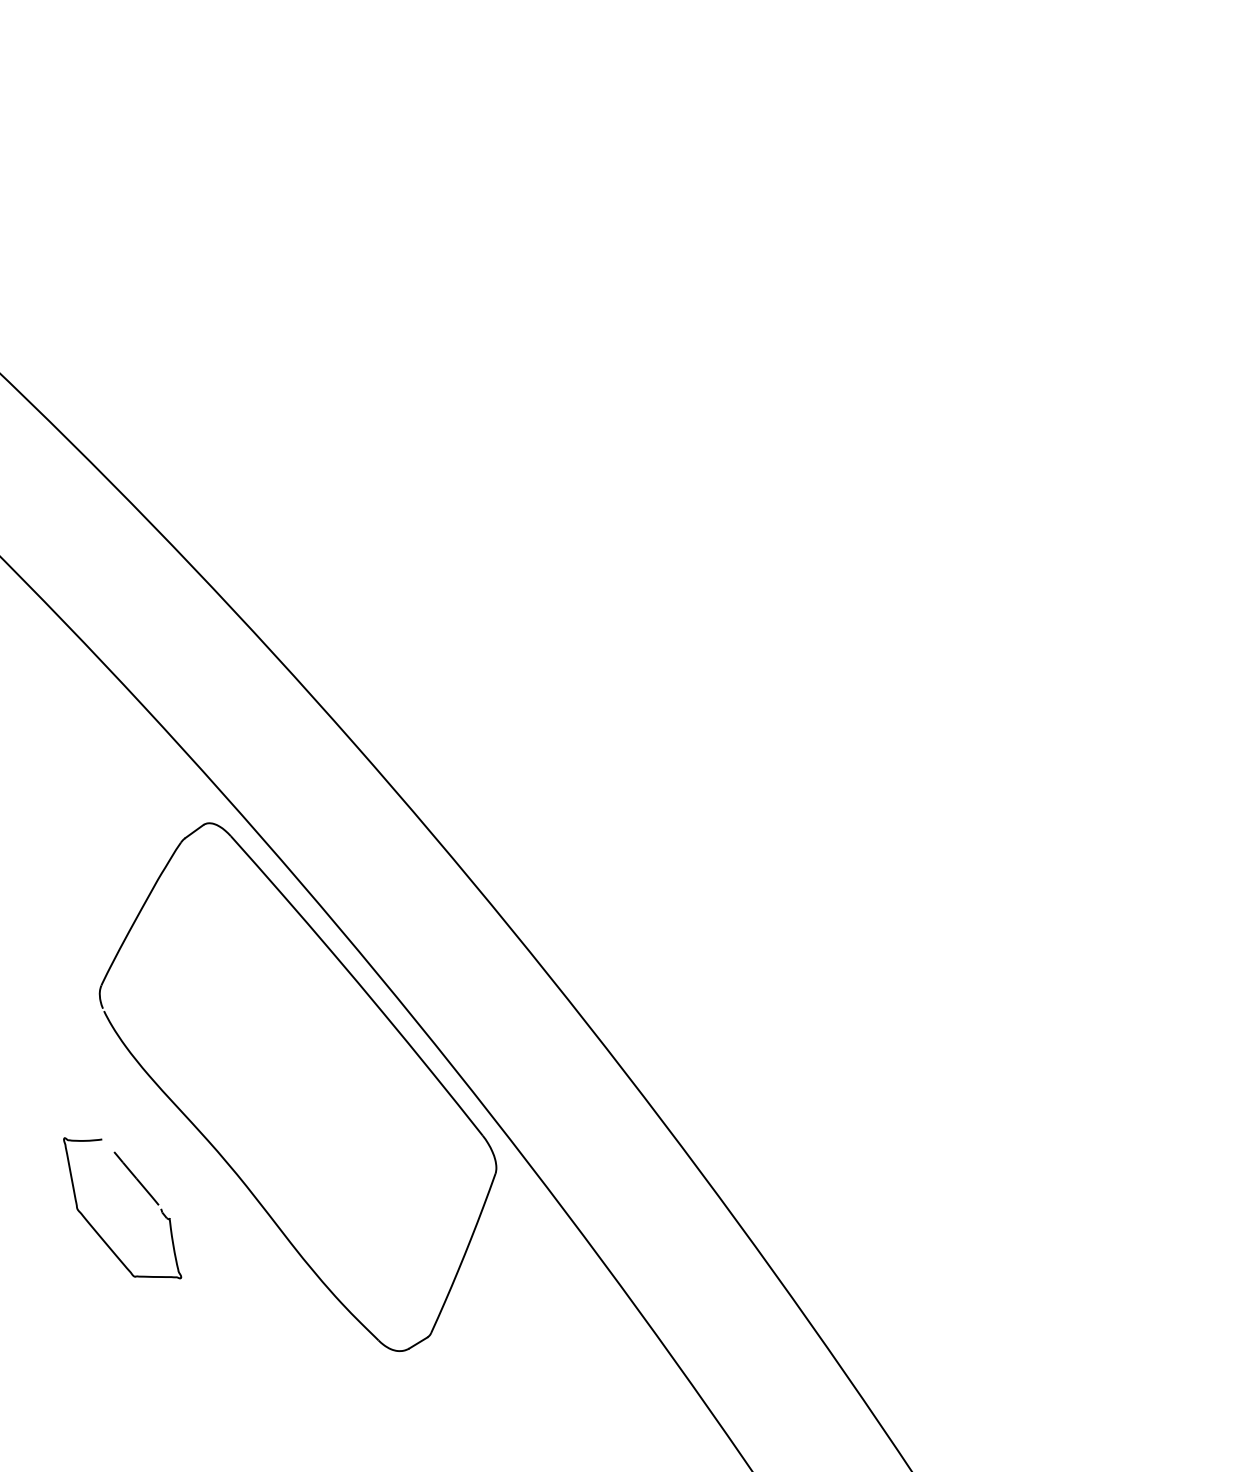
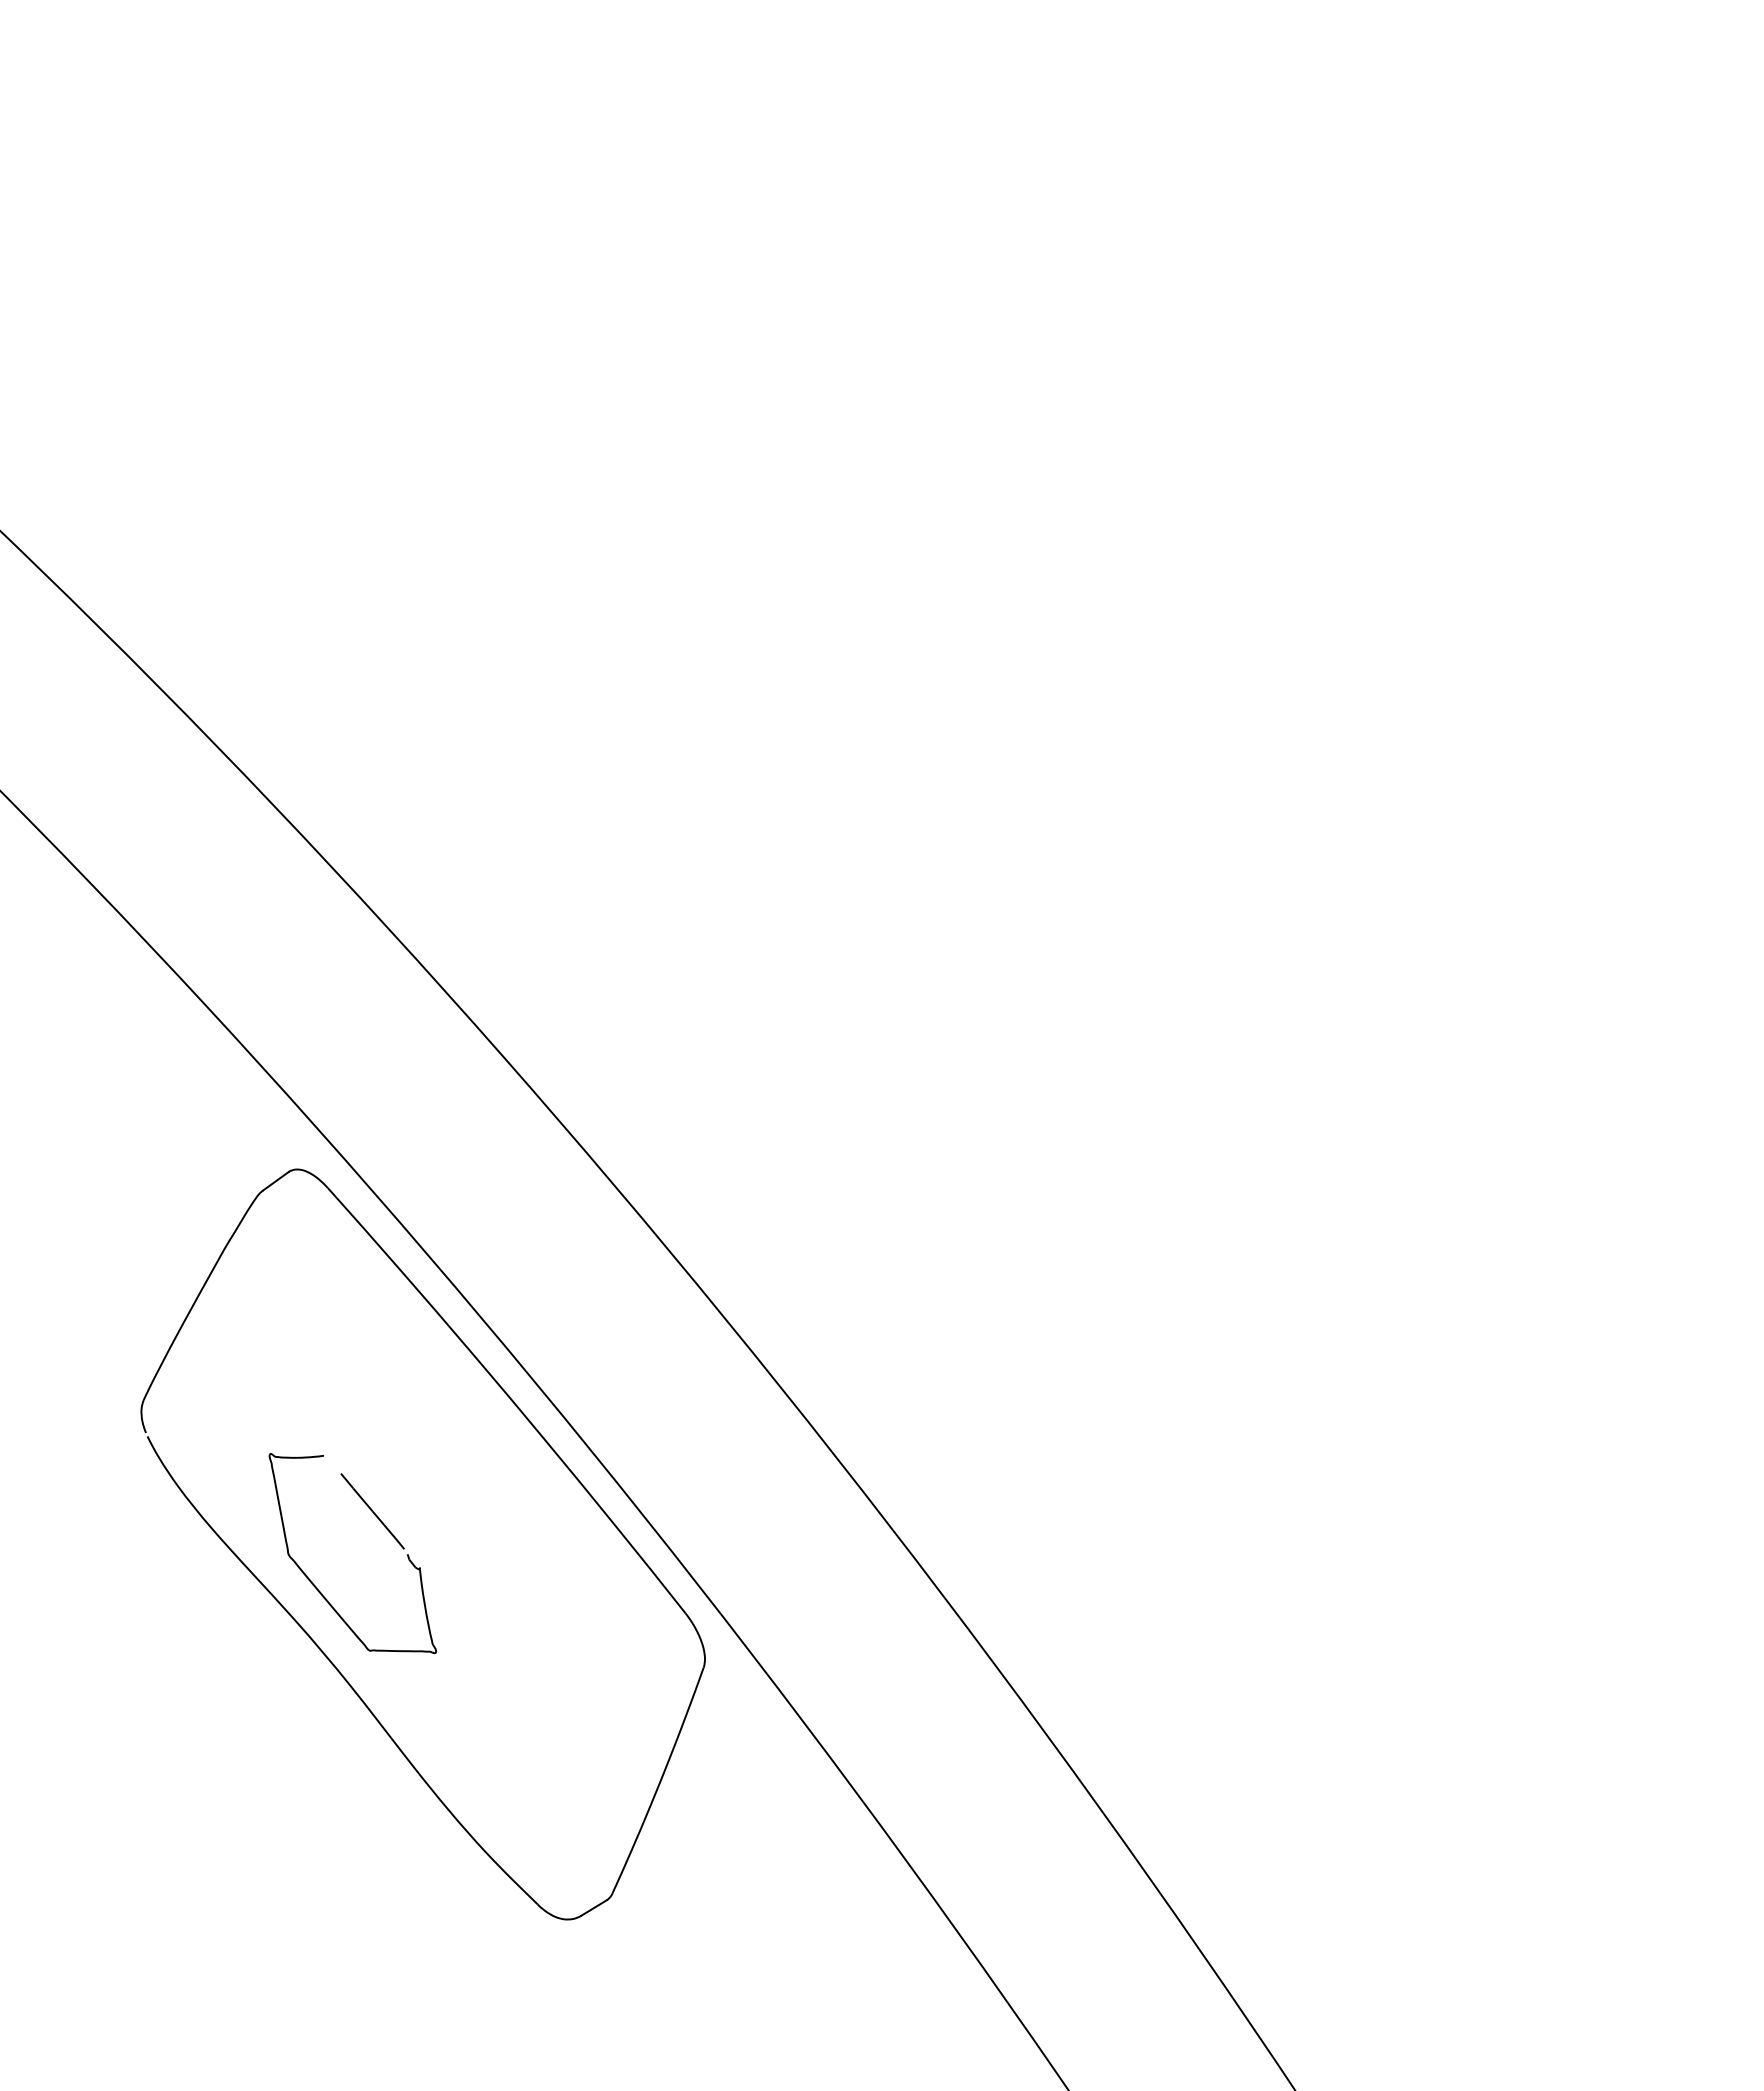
part: (145, 1190) -> (385, 1528), moved

